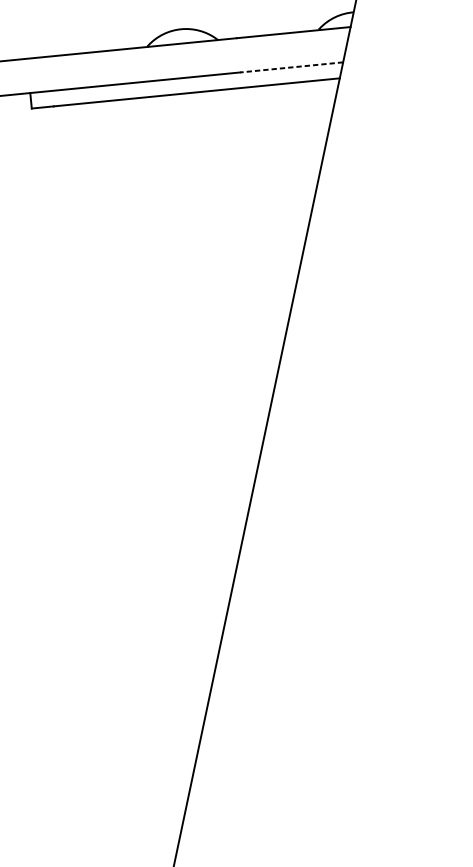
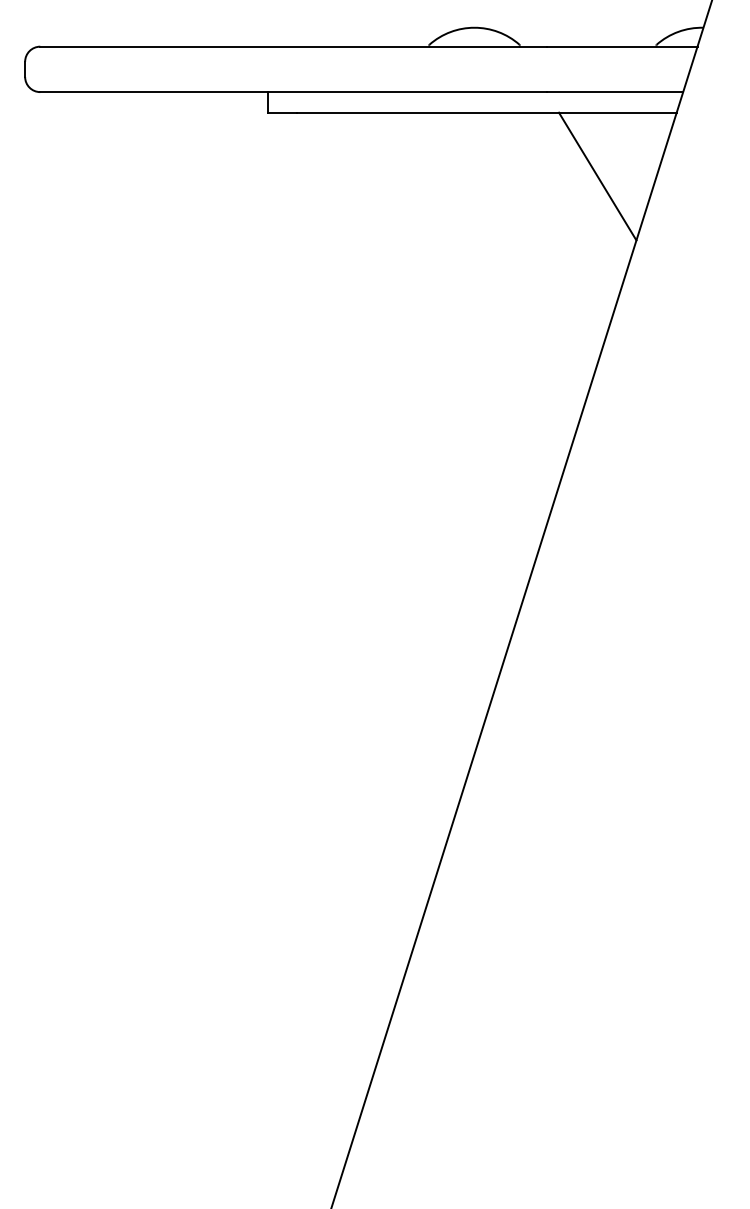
line: (291, 67) -> (614, 92), dashed -> solid
line: (284, 132) -> (597, 176), added

